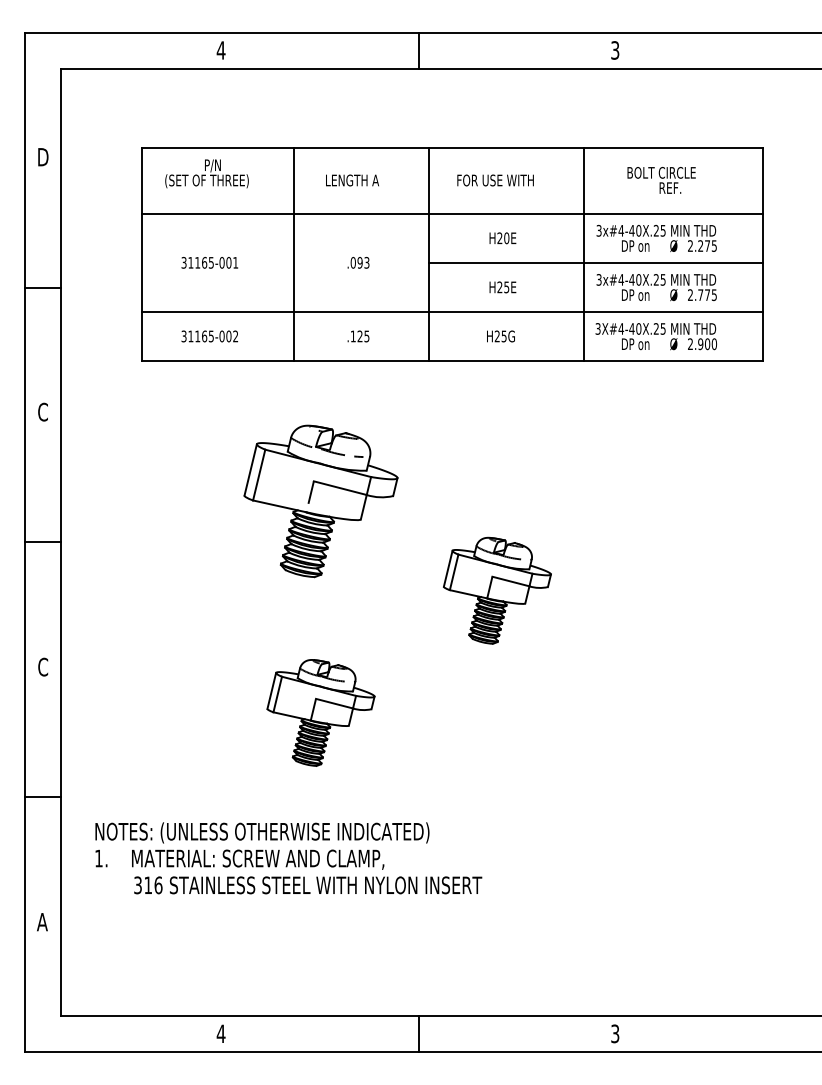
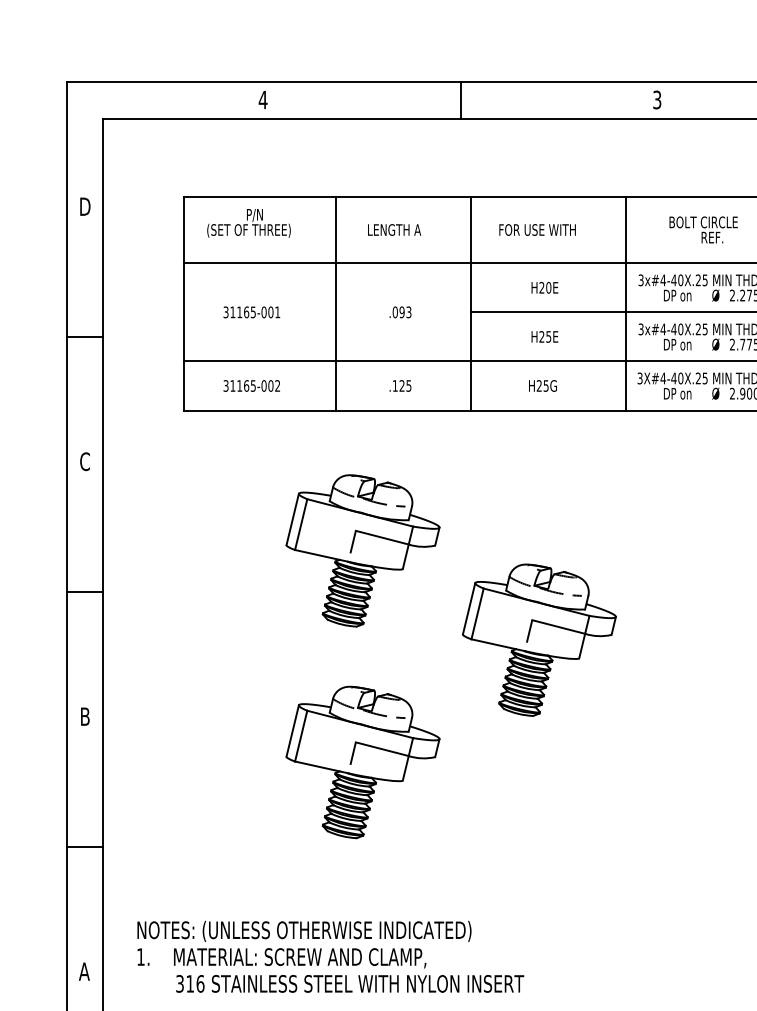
part: (497, 590) -> (539, 640), size x1.43
text: (43, 666) -> (85, 716), C -> B
part: (320, 712) -> (362, 762), size x1.43
text: (288, 858) -> (330, 957), moved

